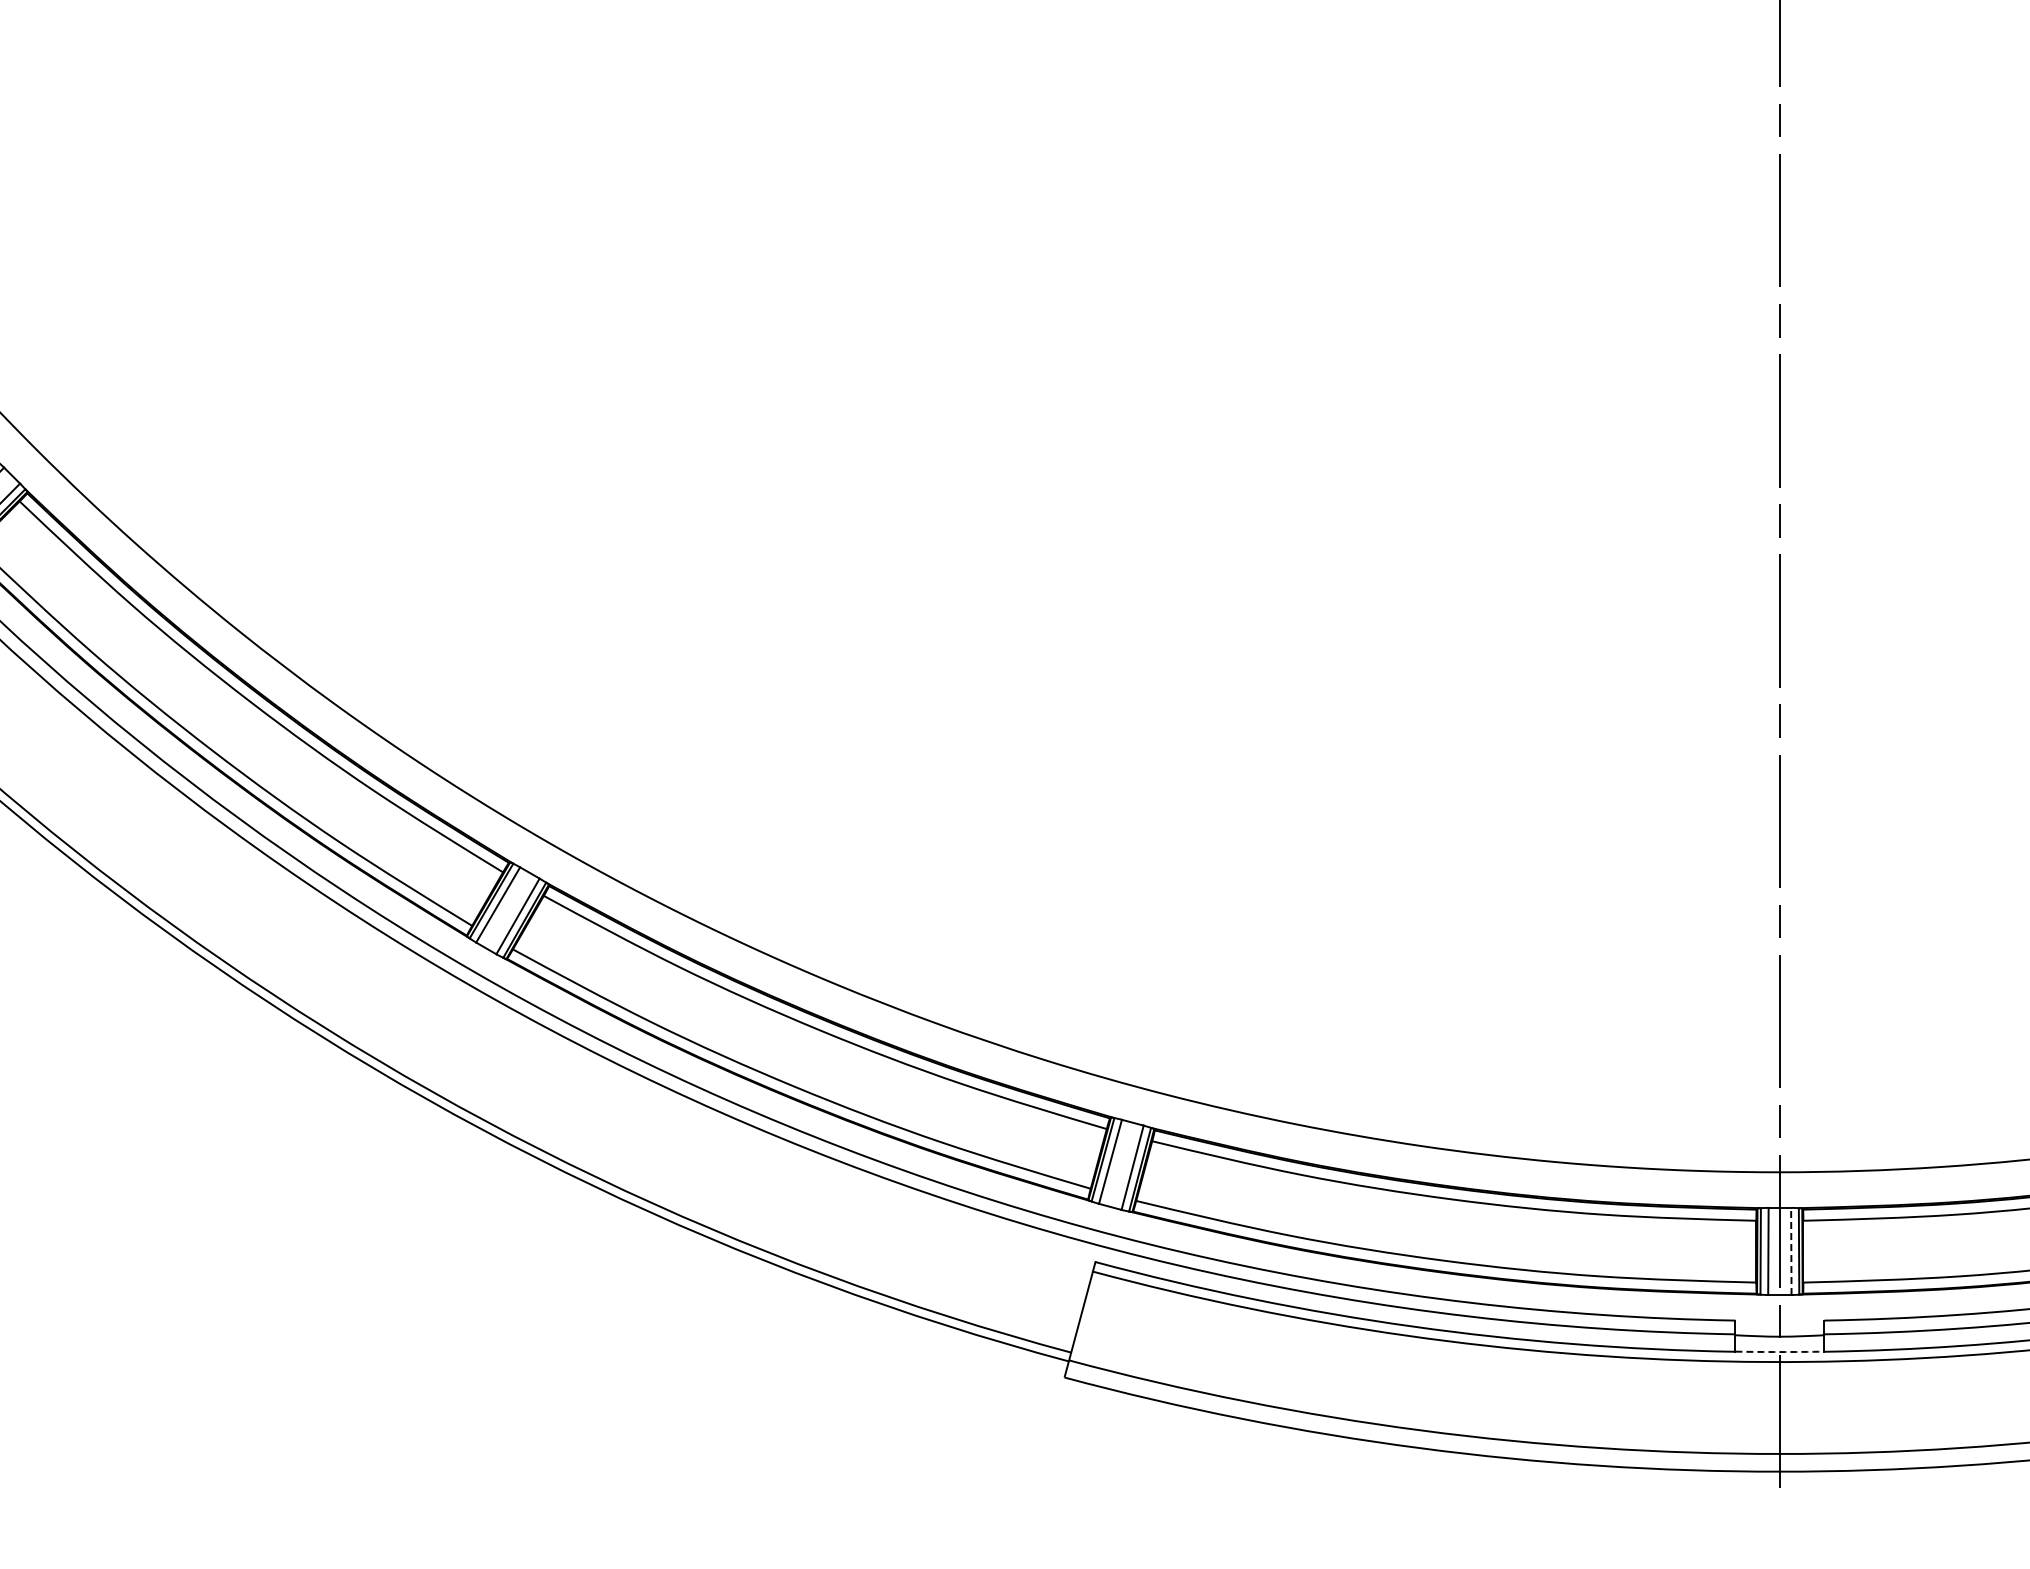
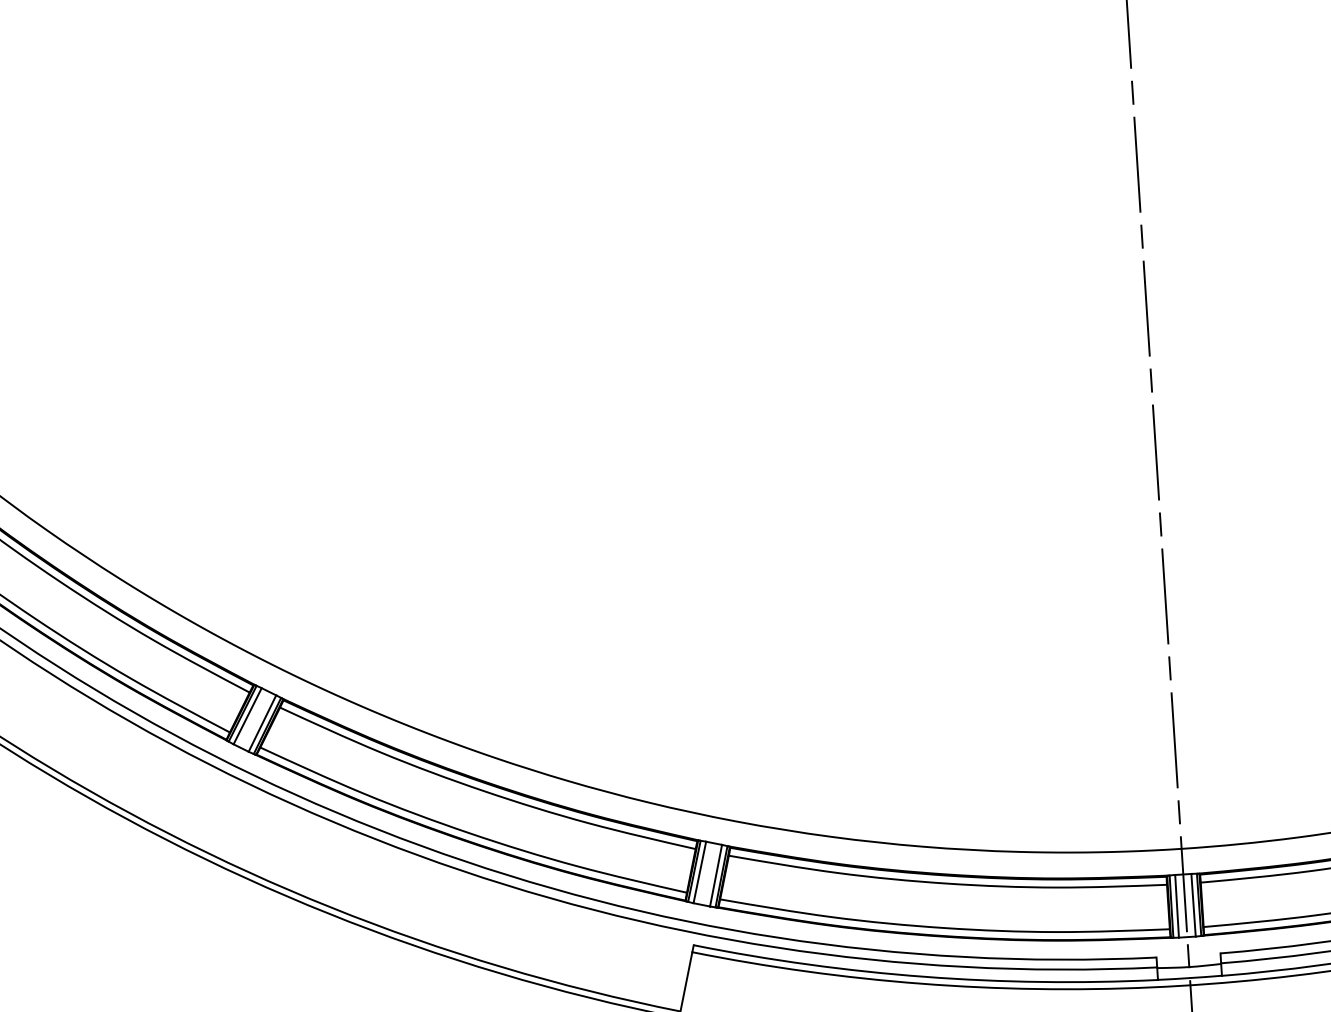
line: (1791, 1251) -> (1193, 905), dashed -> solid
arc: (1779, 1352) -> (1189, 978), dashed -> solid

